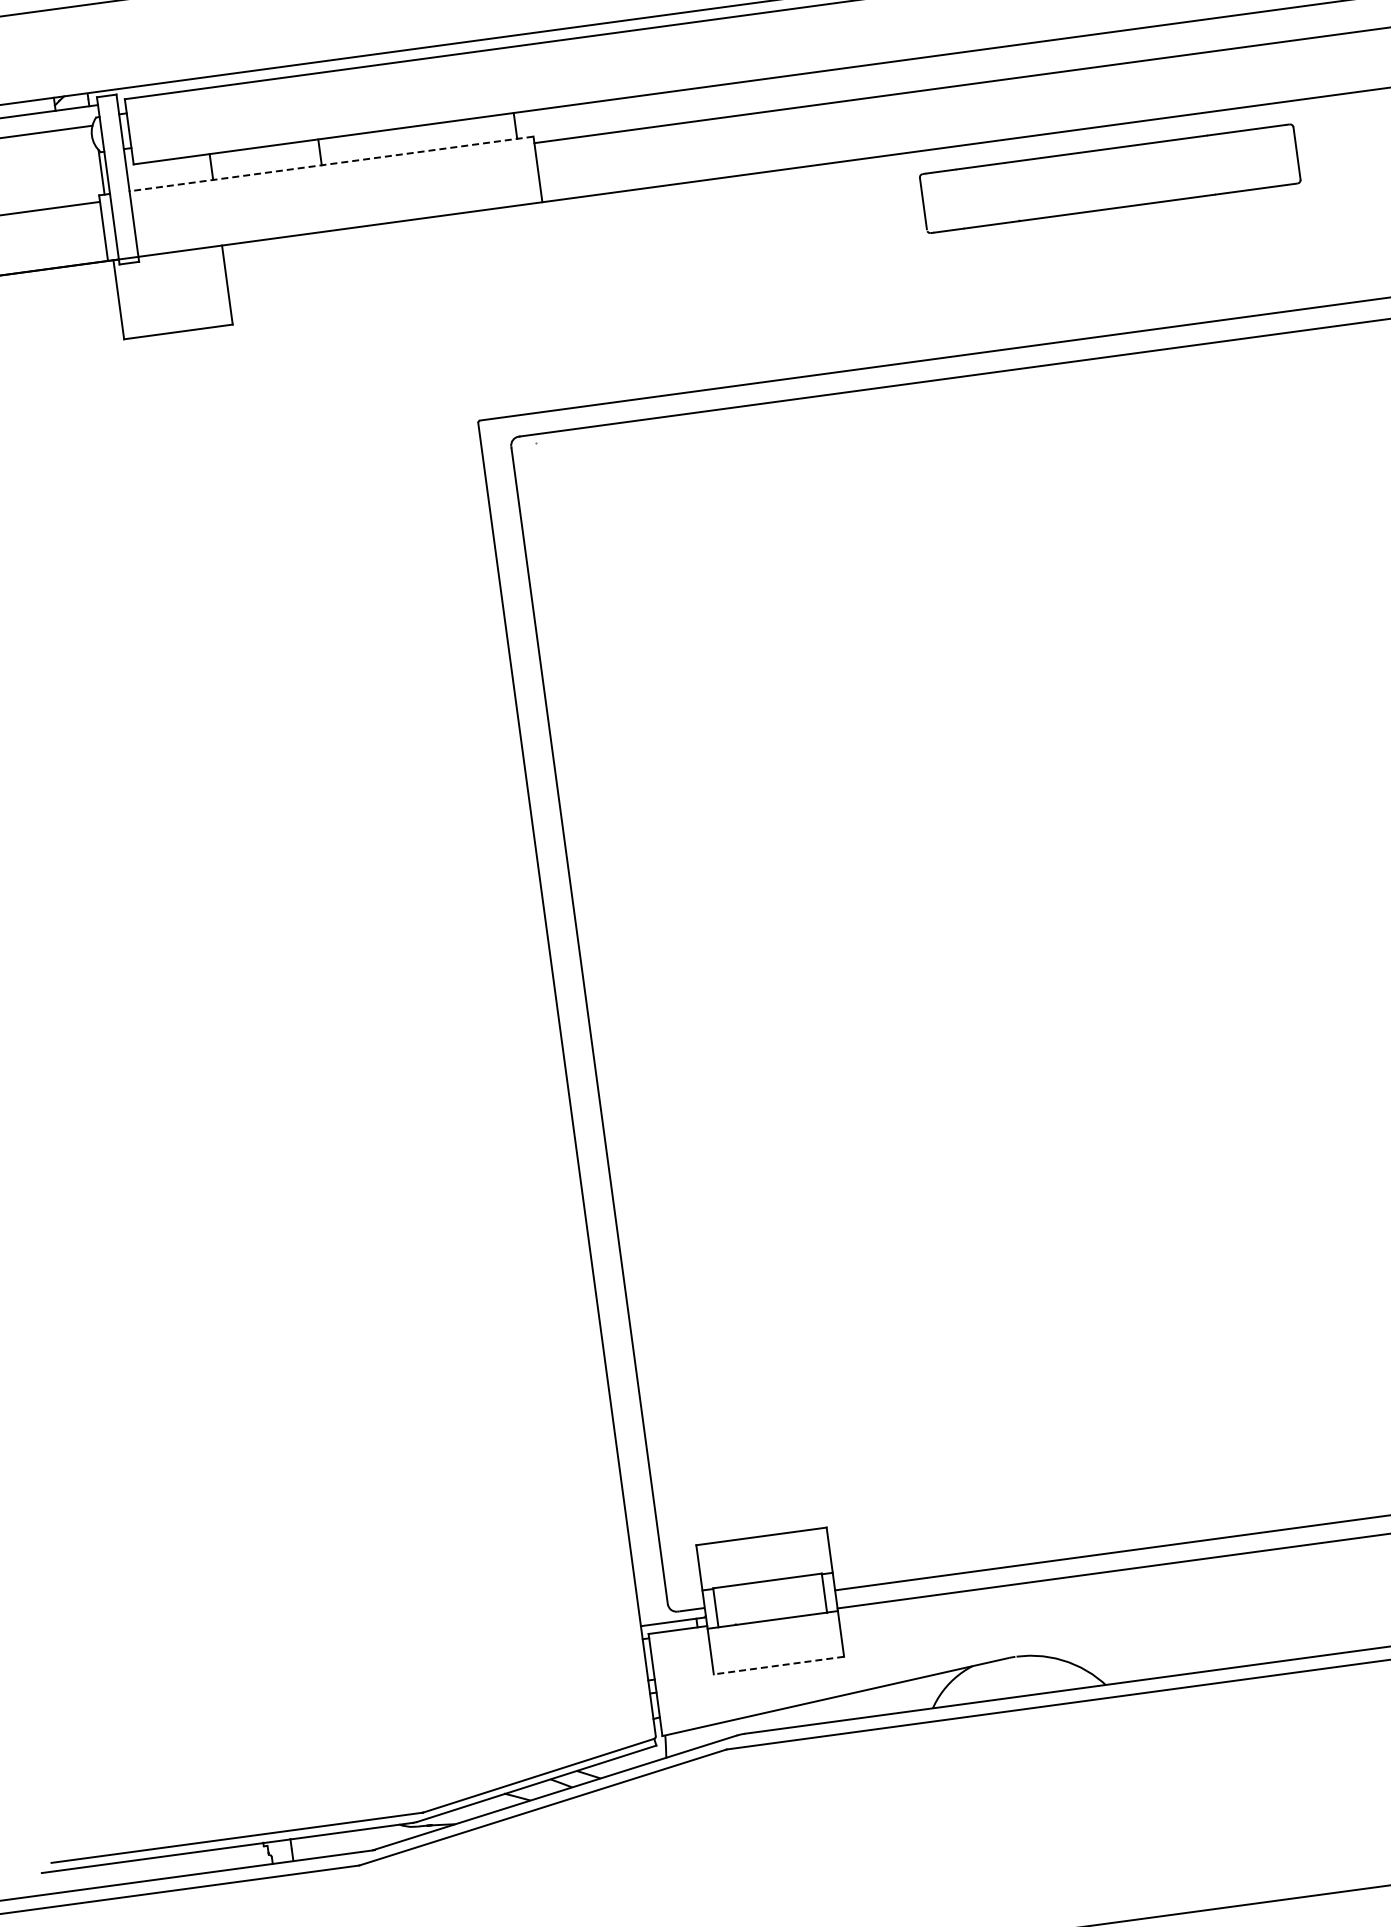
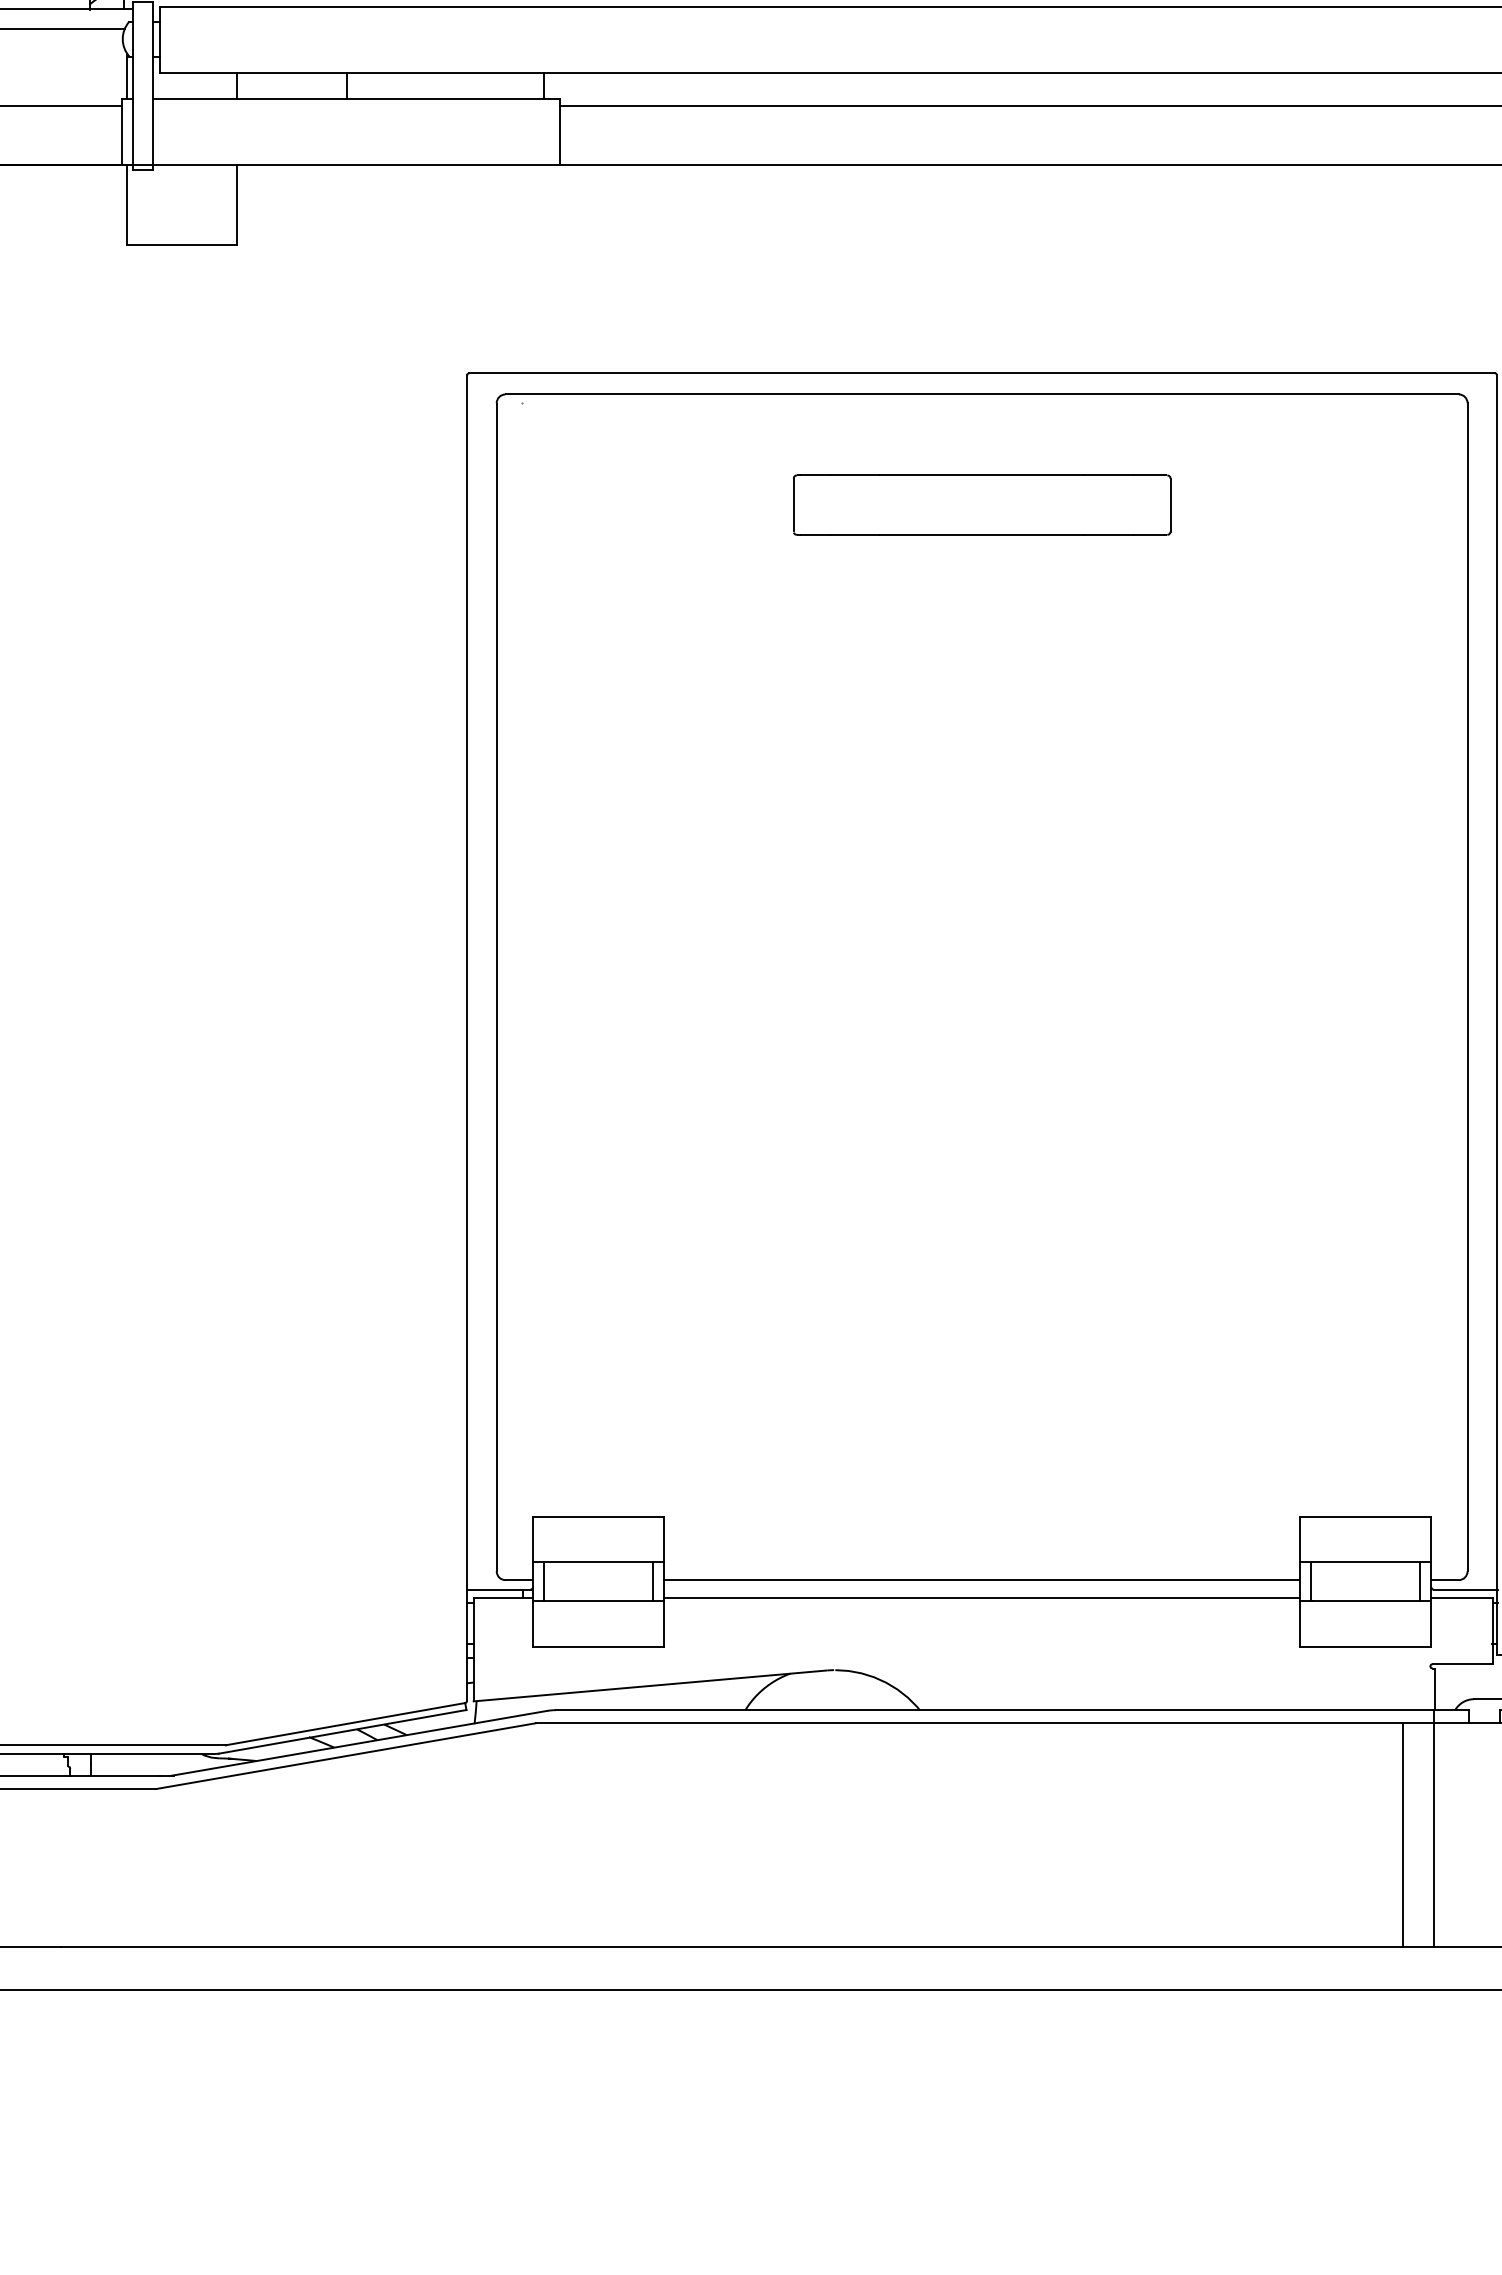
line: (331, 164) -> (356, 99), dashed -> solid
part: (1110, 178) -> (982, 504), moved
line: (778, 1665) -> (598, 1647), dashed -> solid

